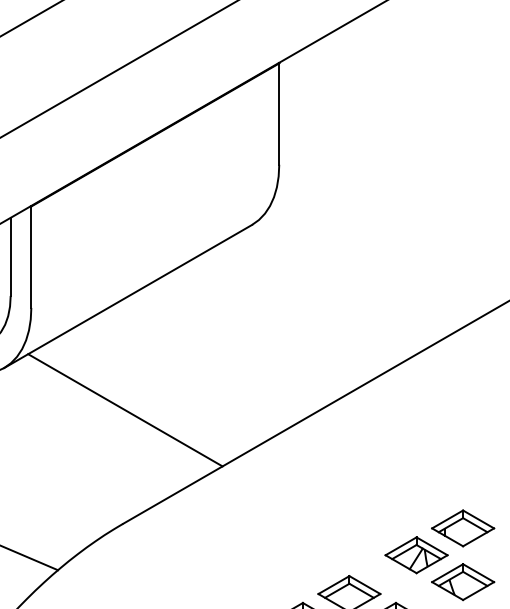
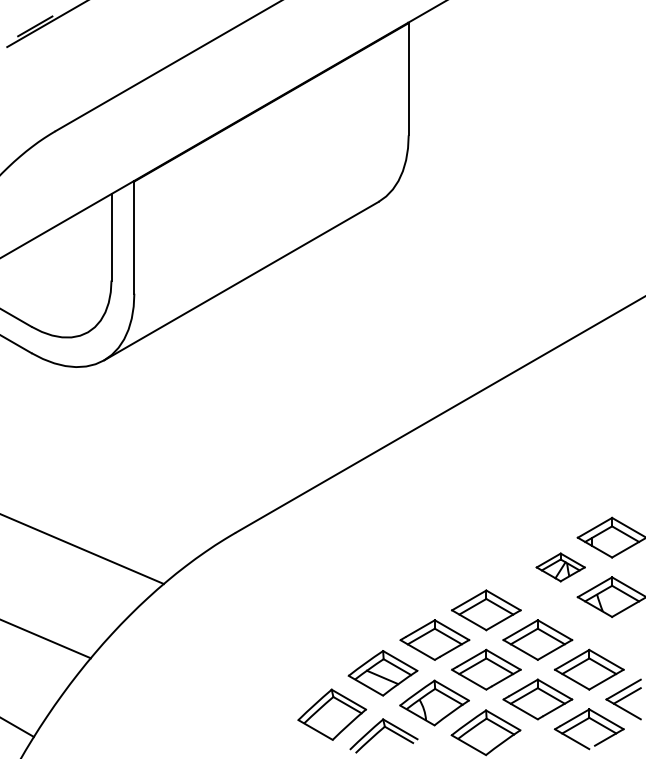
line: (124, 409) -> (237, 406), removed
part: (416, 555) -> (560, 567), size x0.7

